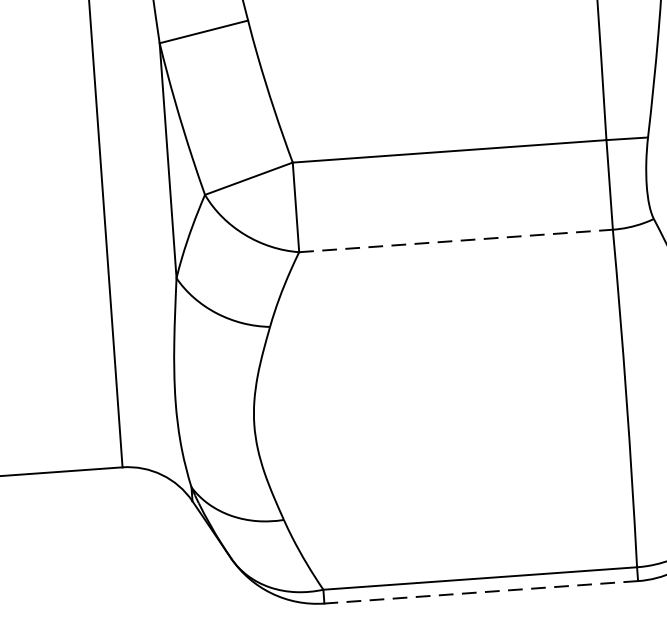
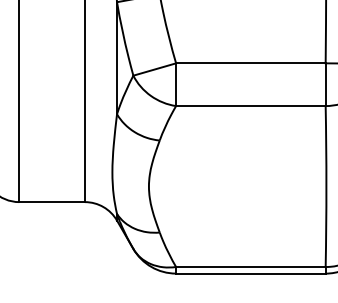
line: (455, 241) -> (250, 106), dashed -> solid
line: (480, 592) -> (250, 273), dashed -> solid

